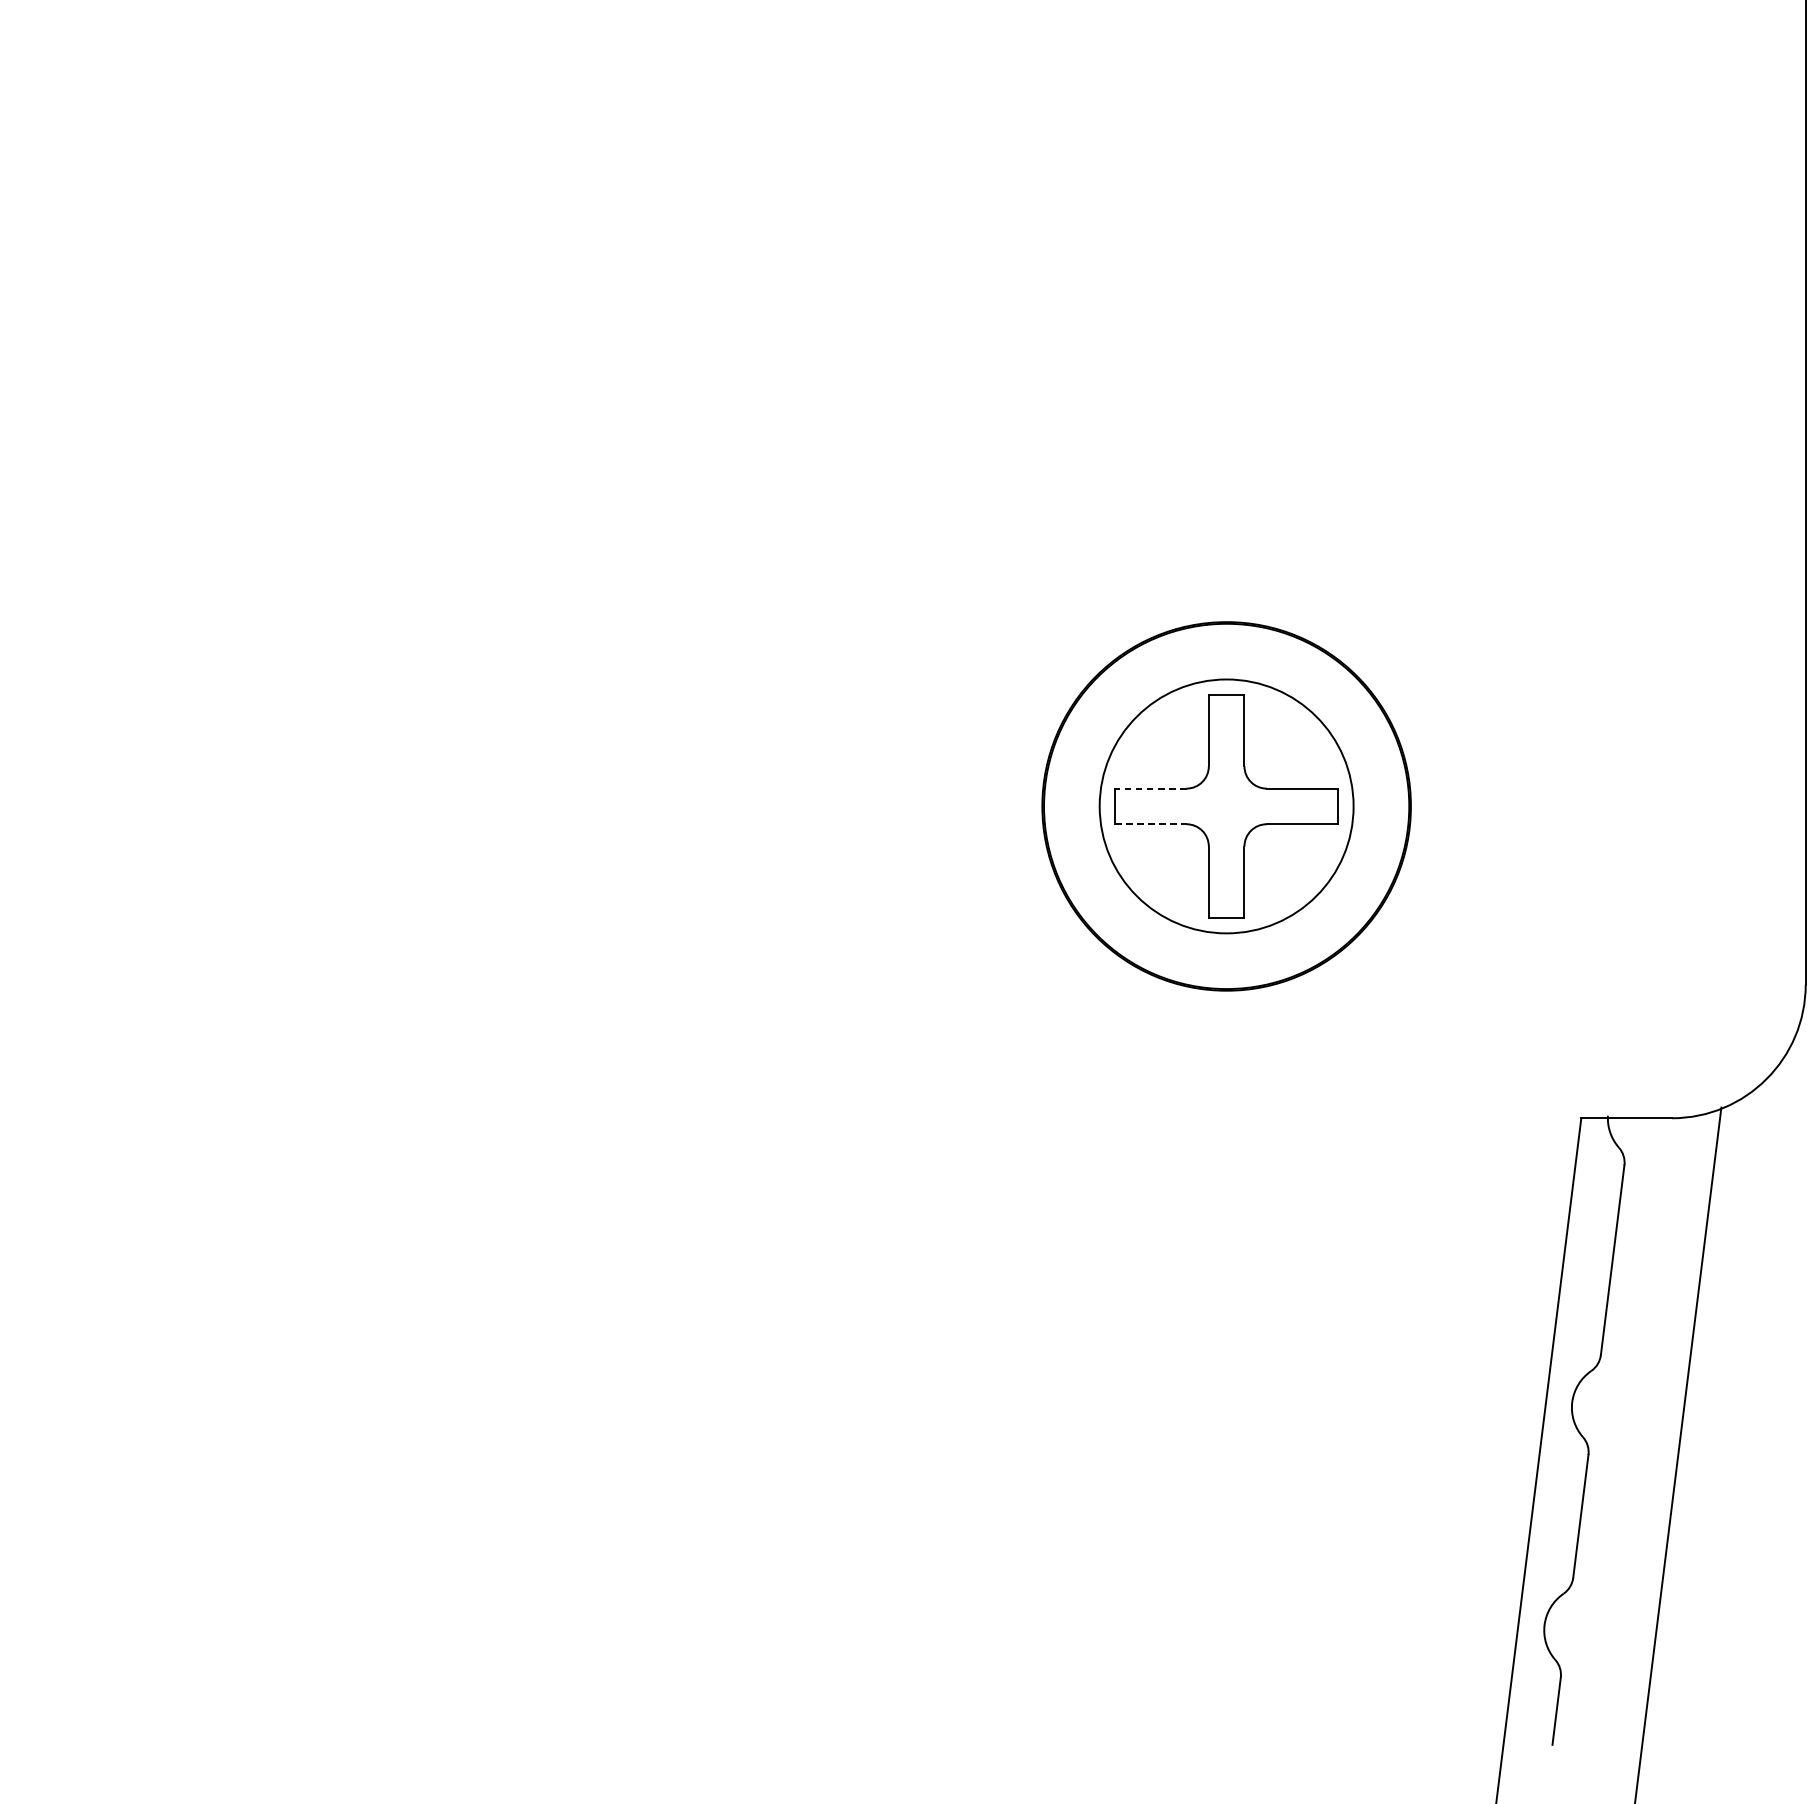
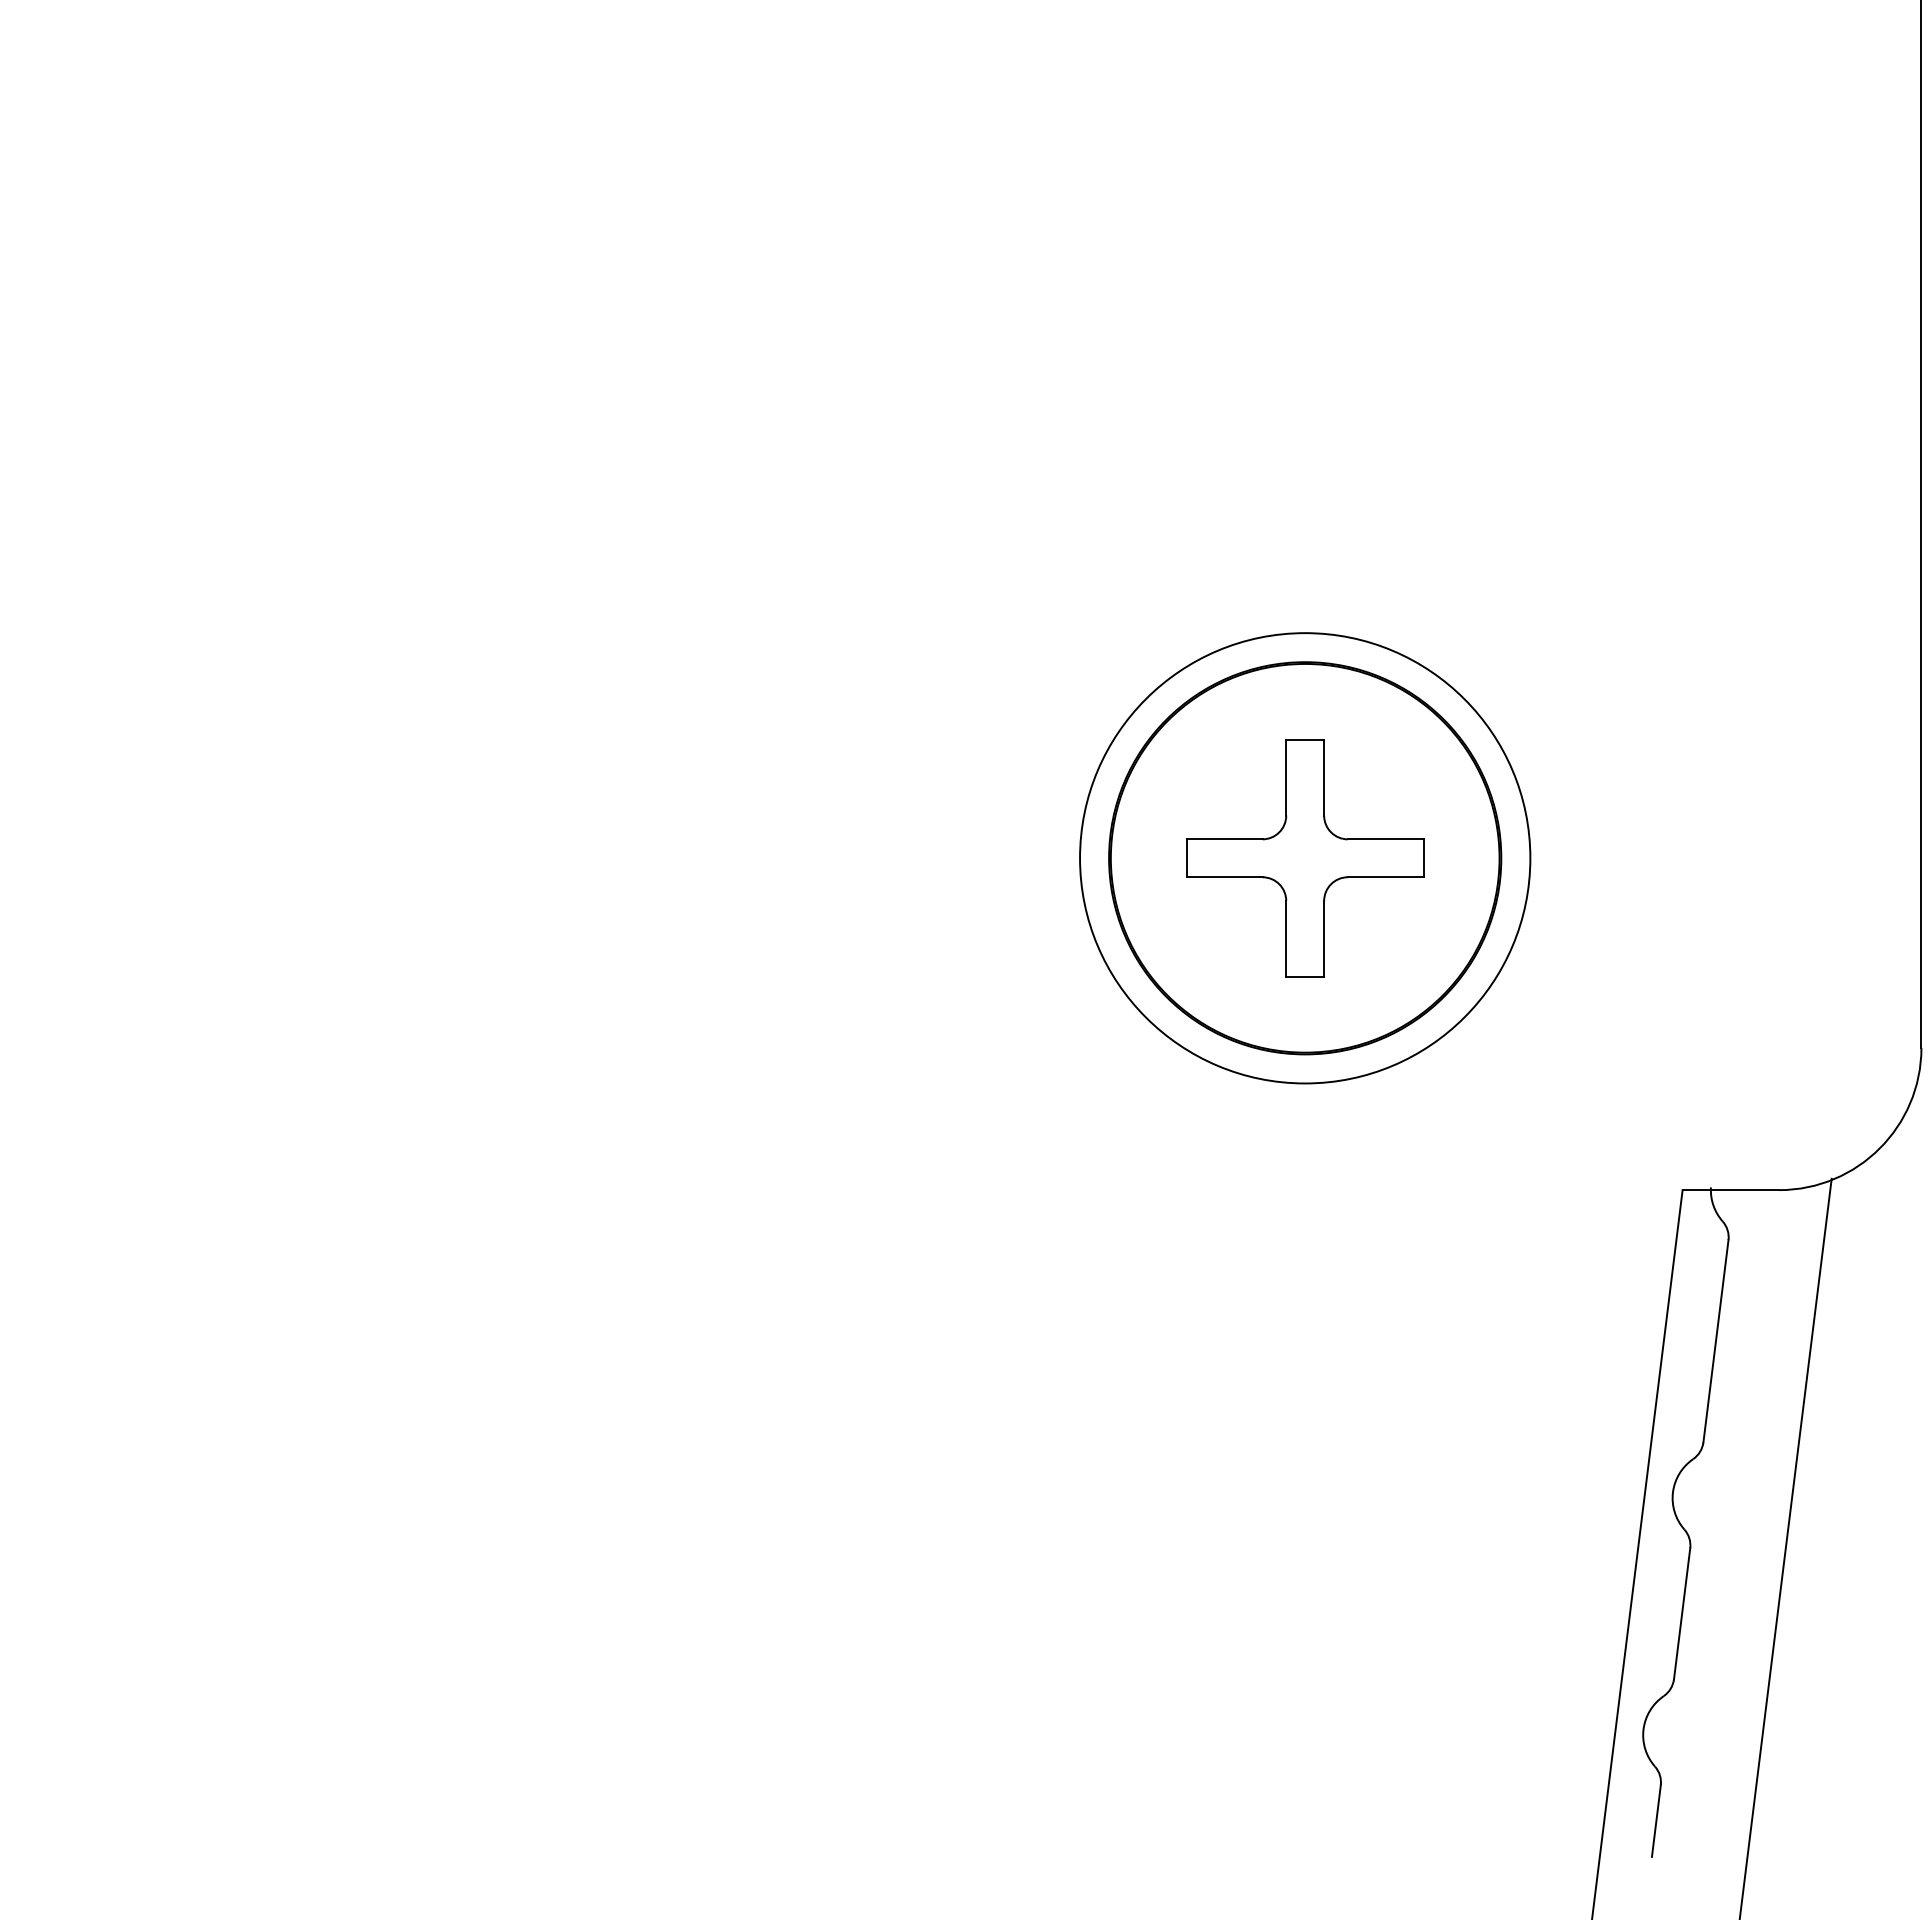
line: (1150, 788) -> (1224, 839), dashed -> solid
circle: (1226, 806) -> (1305, 858), size x1.67
line: (1150, 824) -> (1224, 877), dashed -> solid

